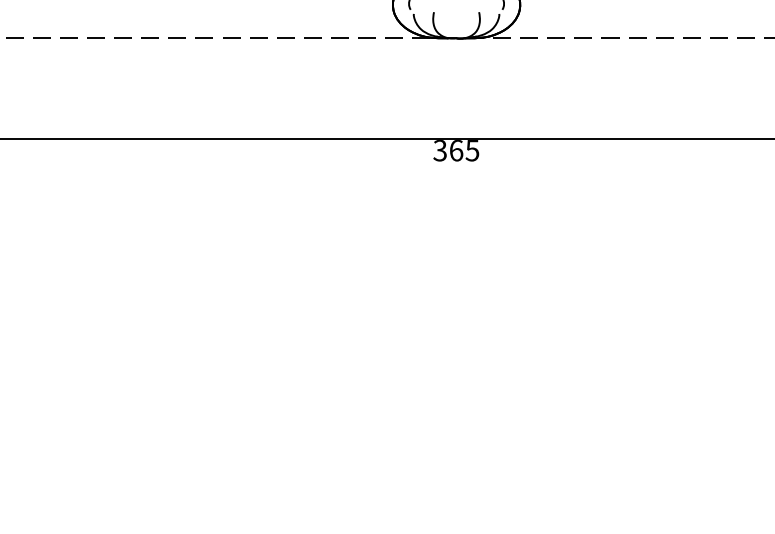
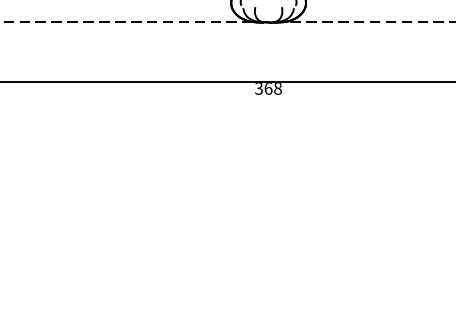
text: (471, 150) -> (277, 88), 365 -> 368

